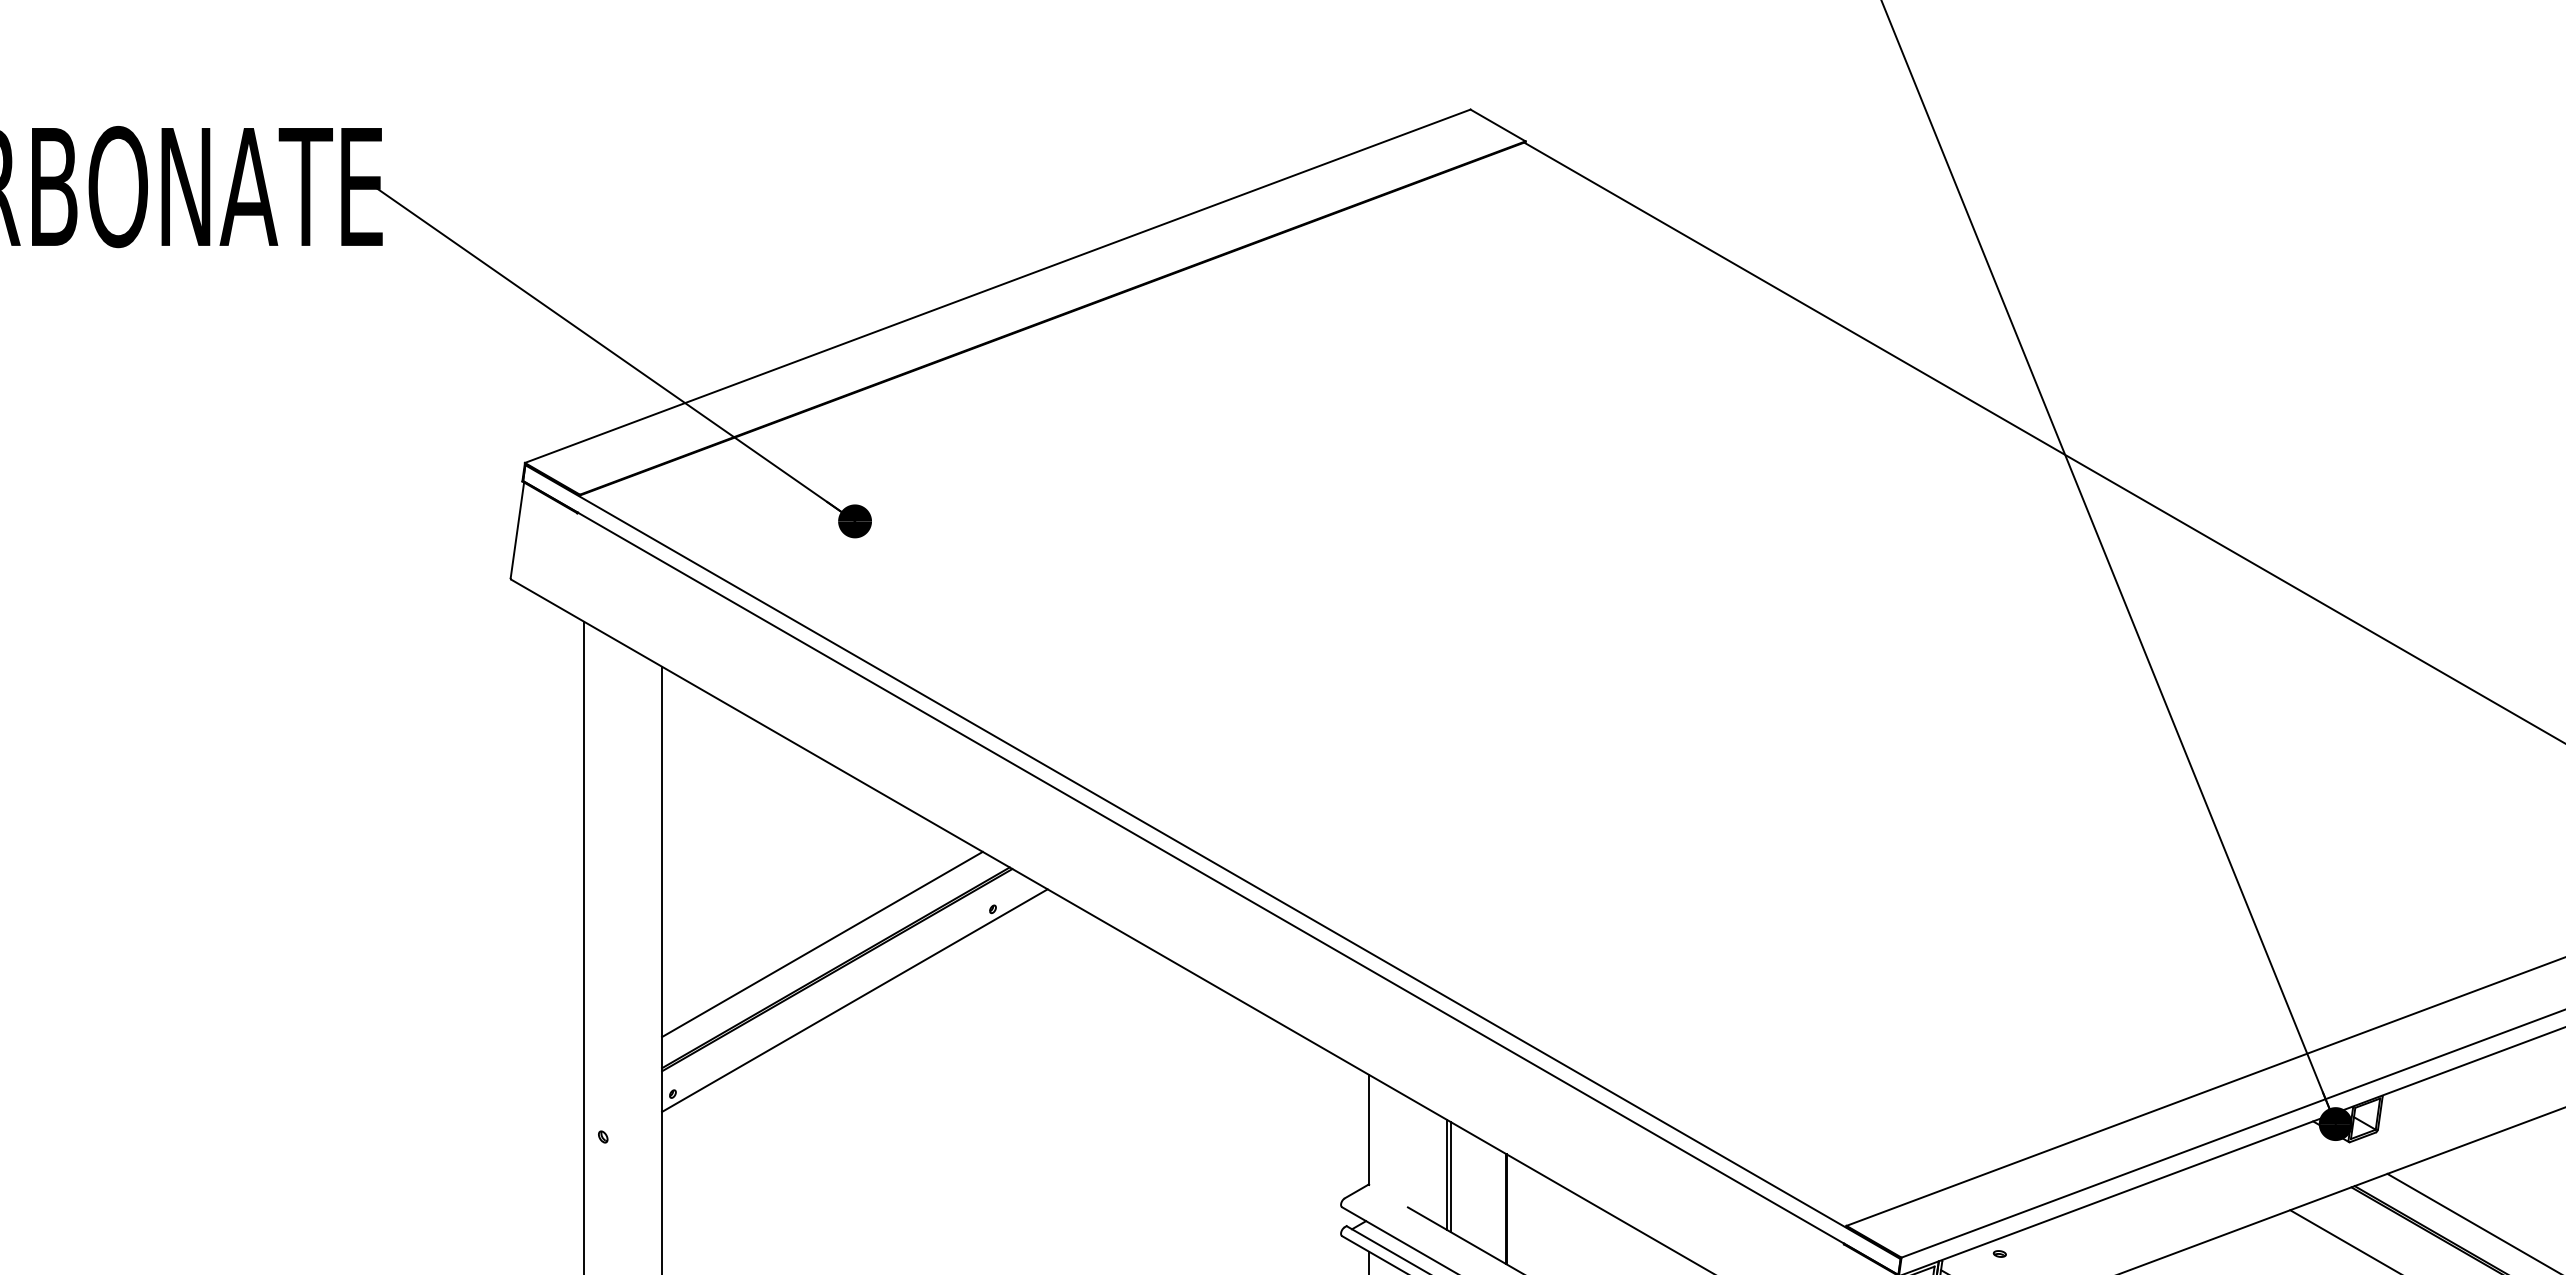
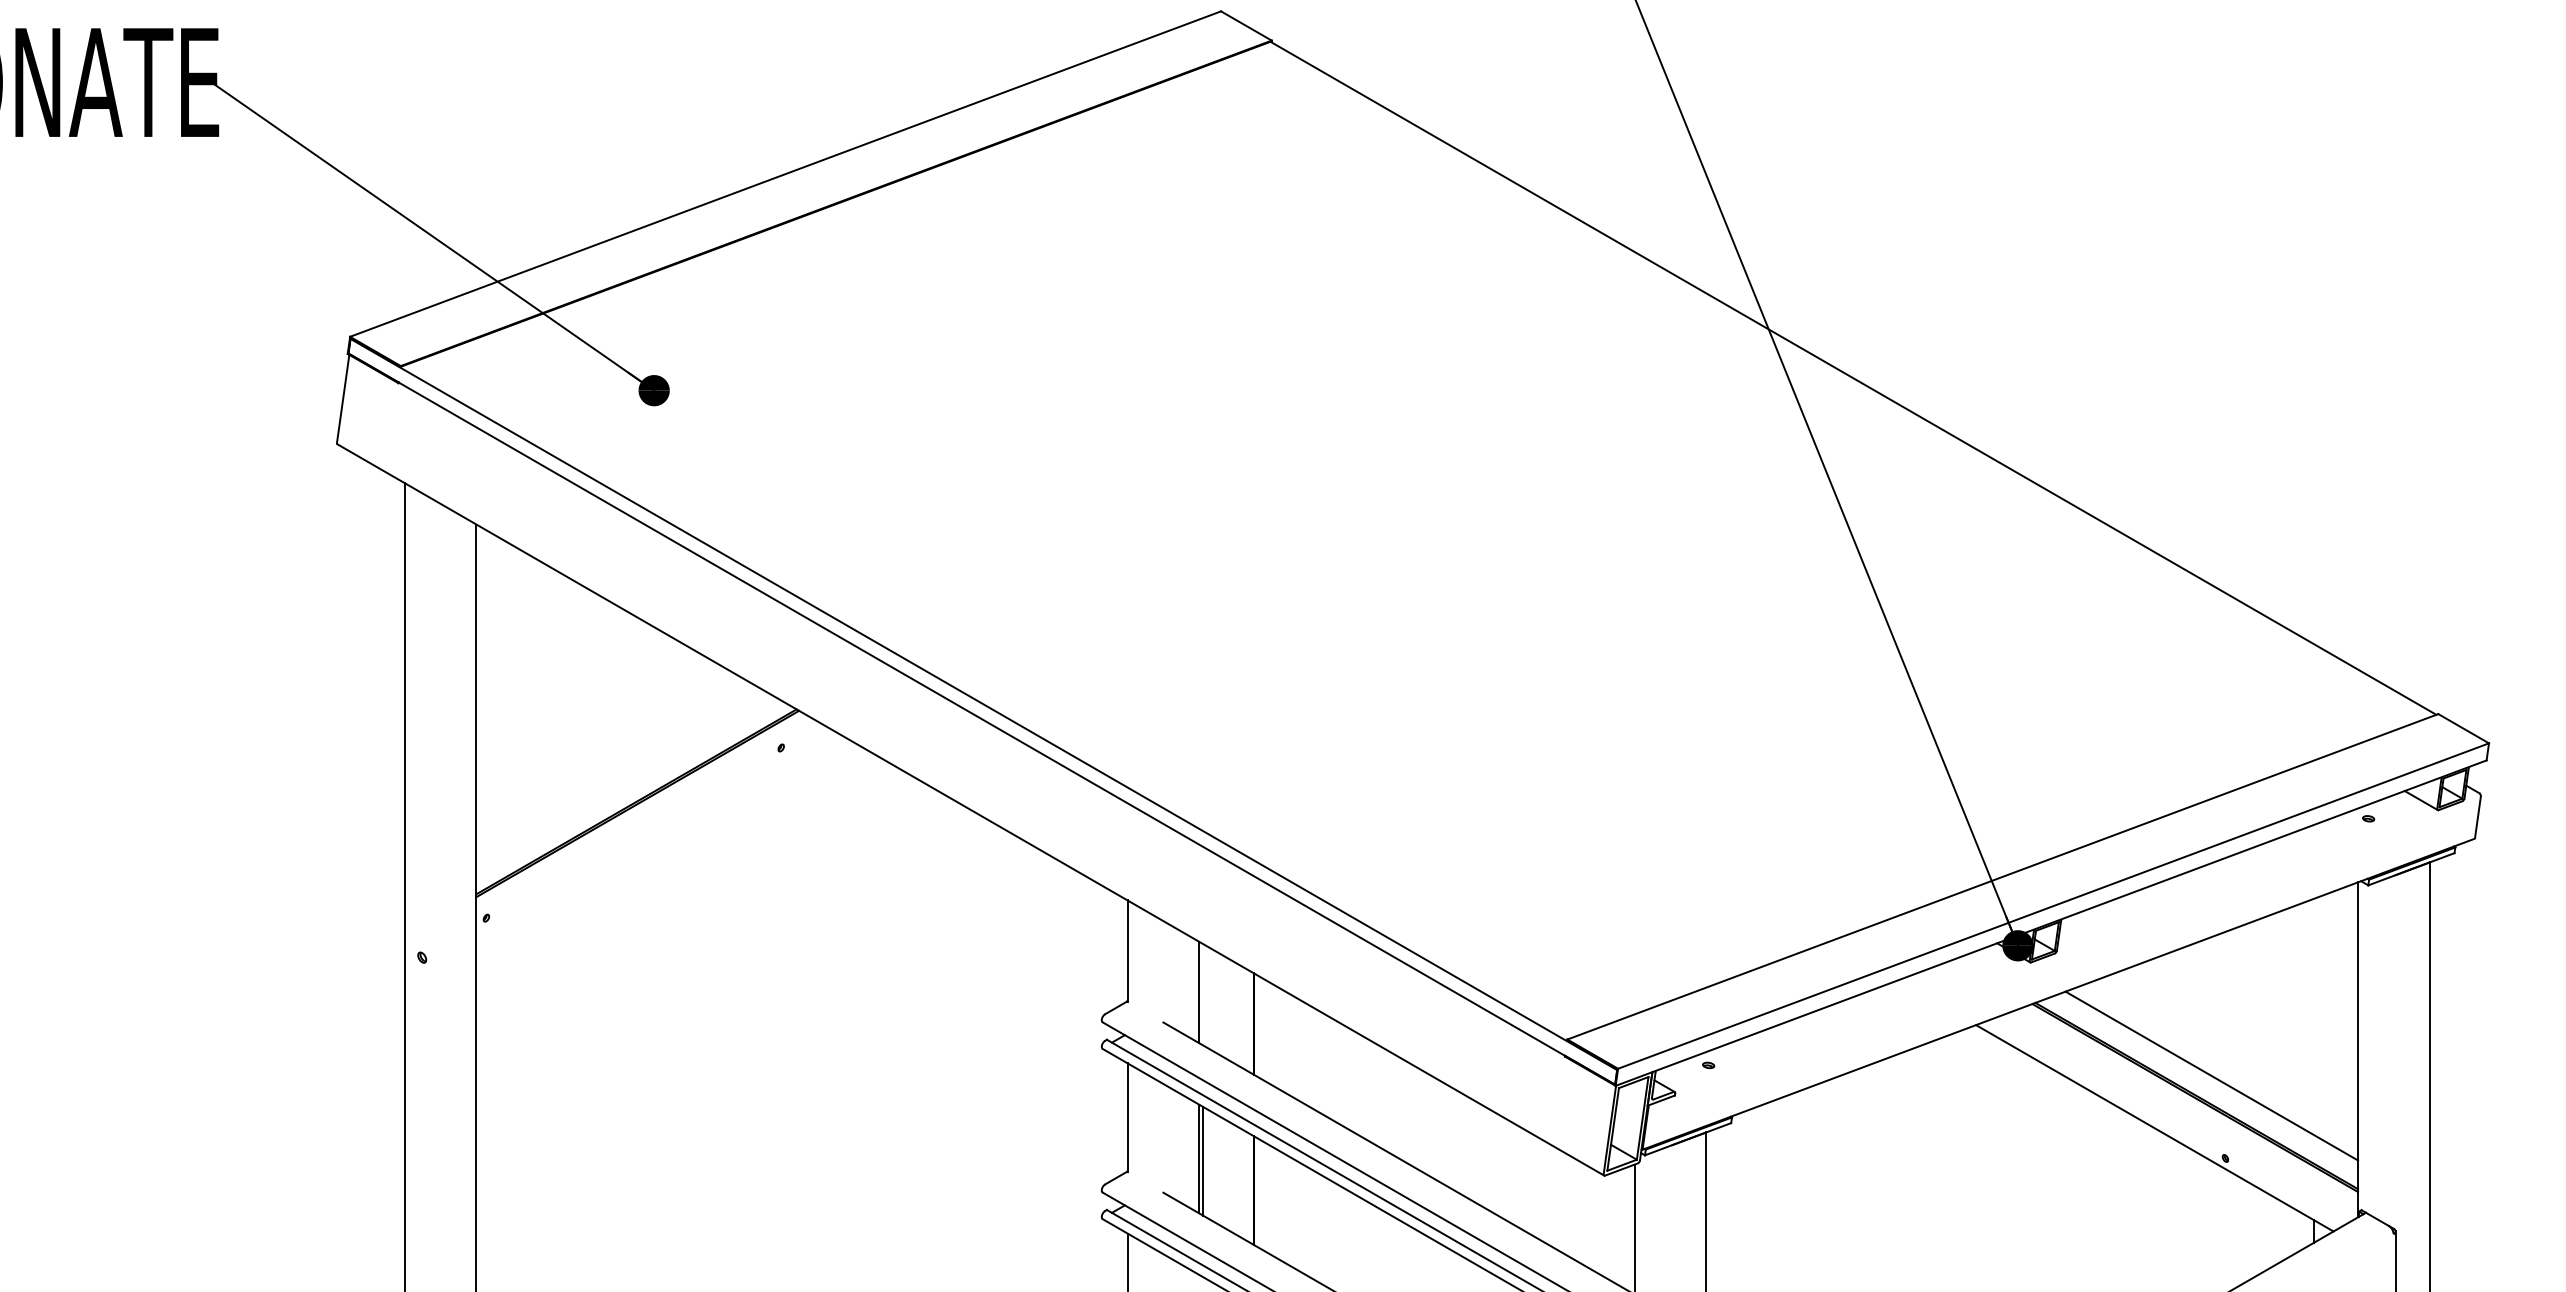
line: (821, 944) -> (623, 780), removed
line: (854, 1000) -> (653, 831), removed
line: (1451, 1176) -> (1203, 994), removed

